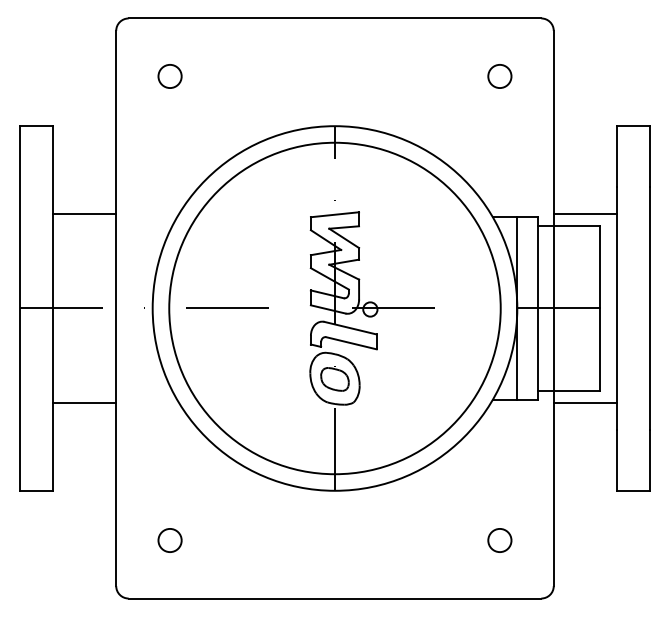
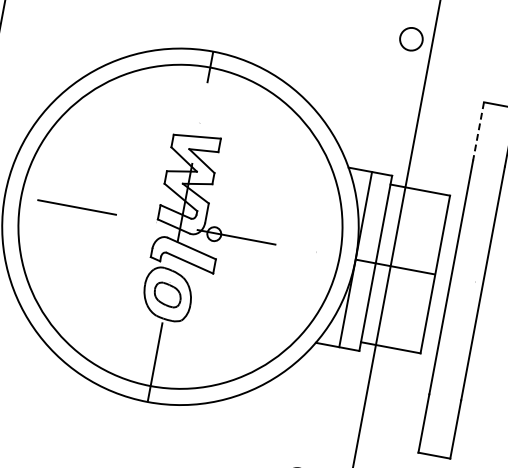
circle: (499, 76) -> (411, 39), moved
line: (616, 157) -> (478, 132), solid -> dashed
line: (584, 213) -> (437, 180), removed
line: (584, 403) -> (403, 362), removed

